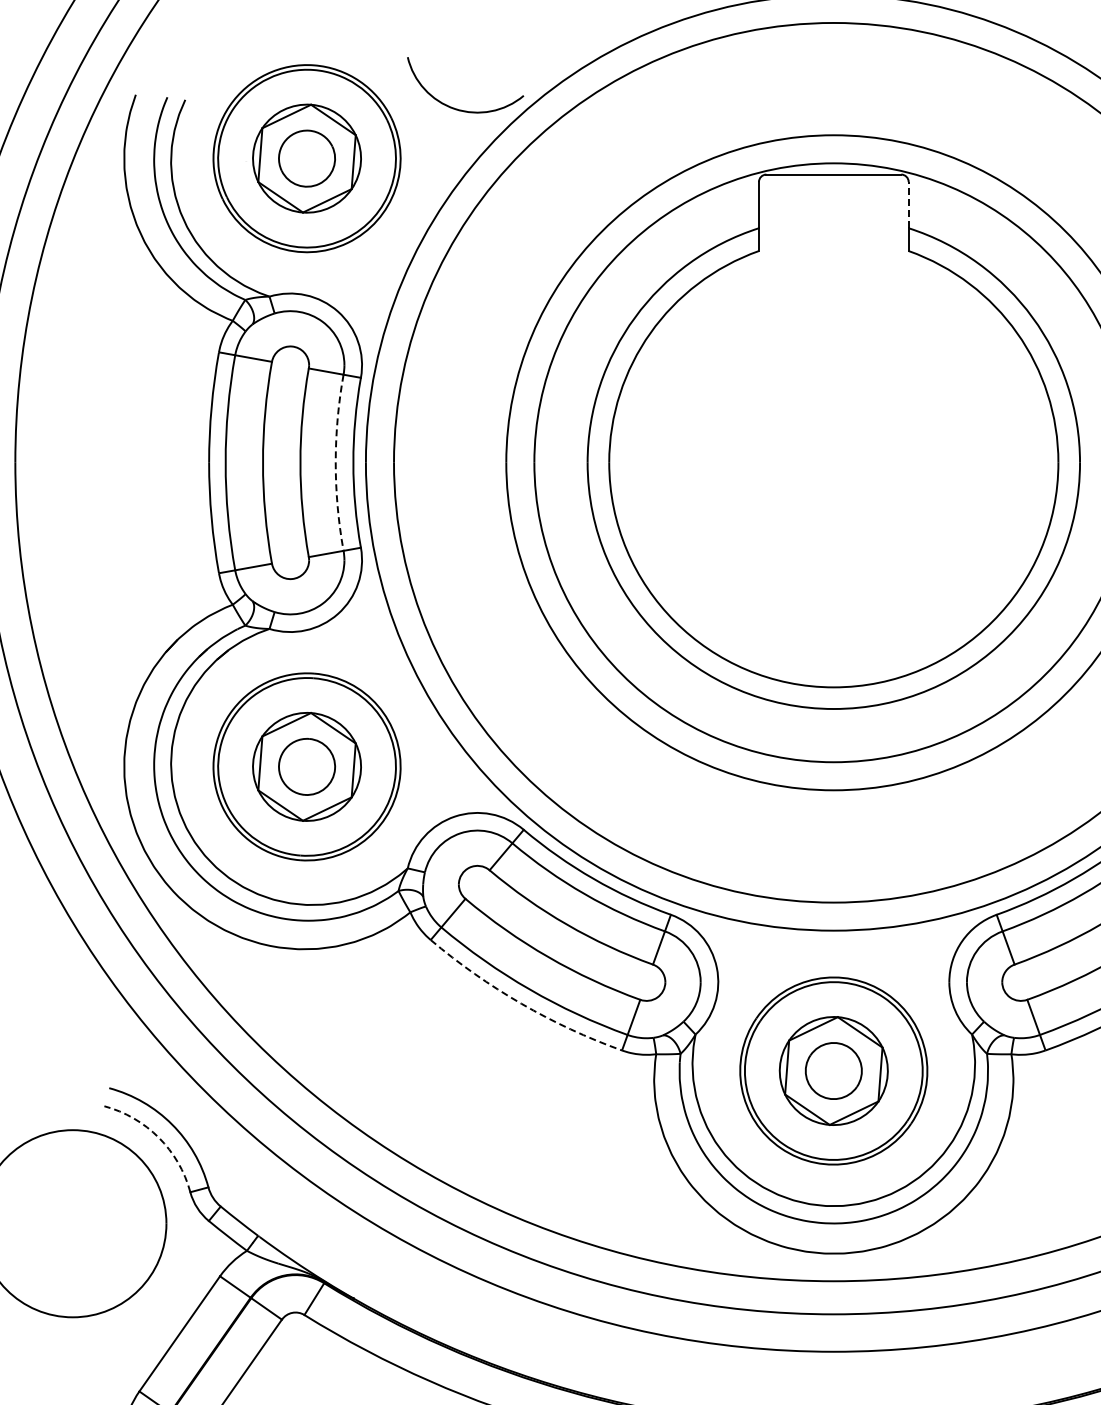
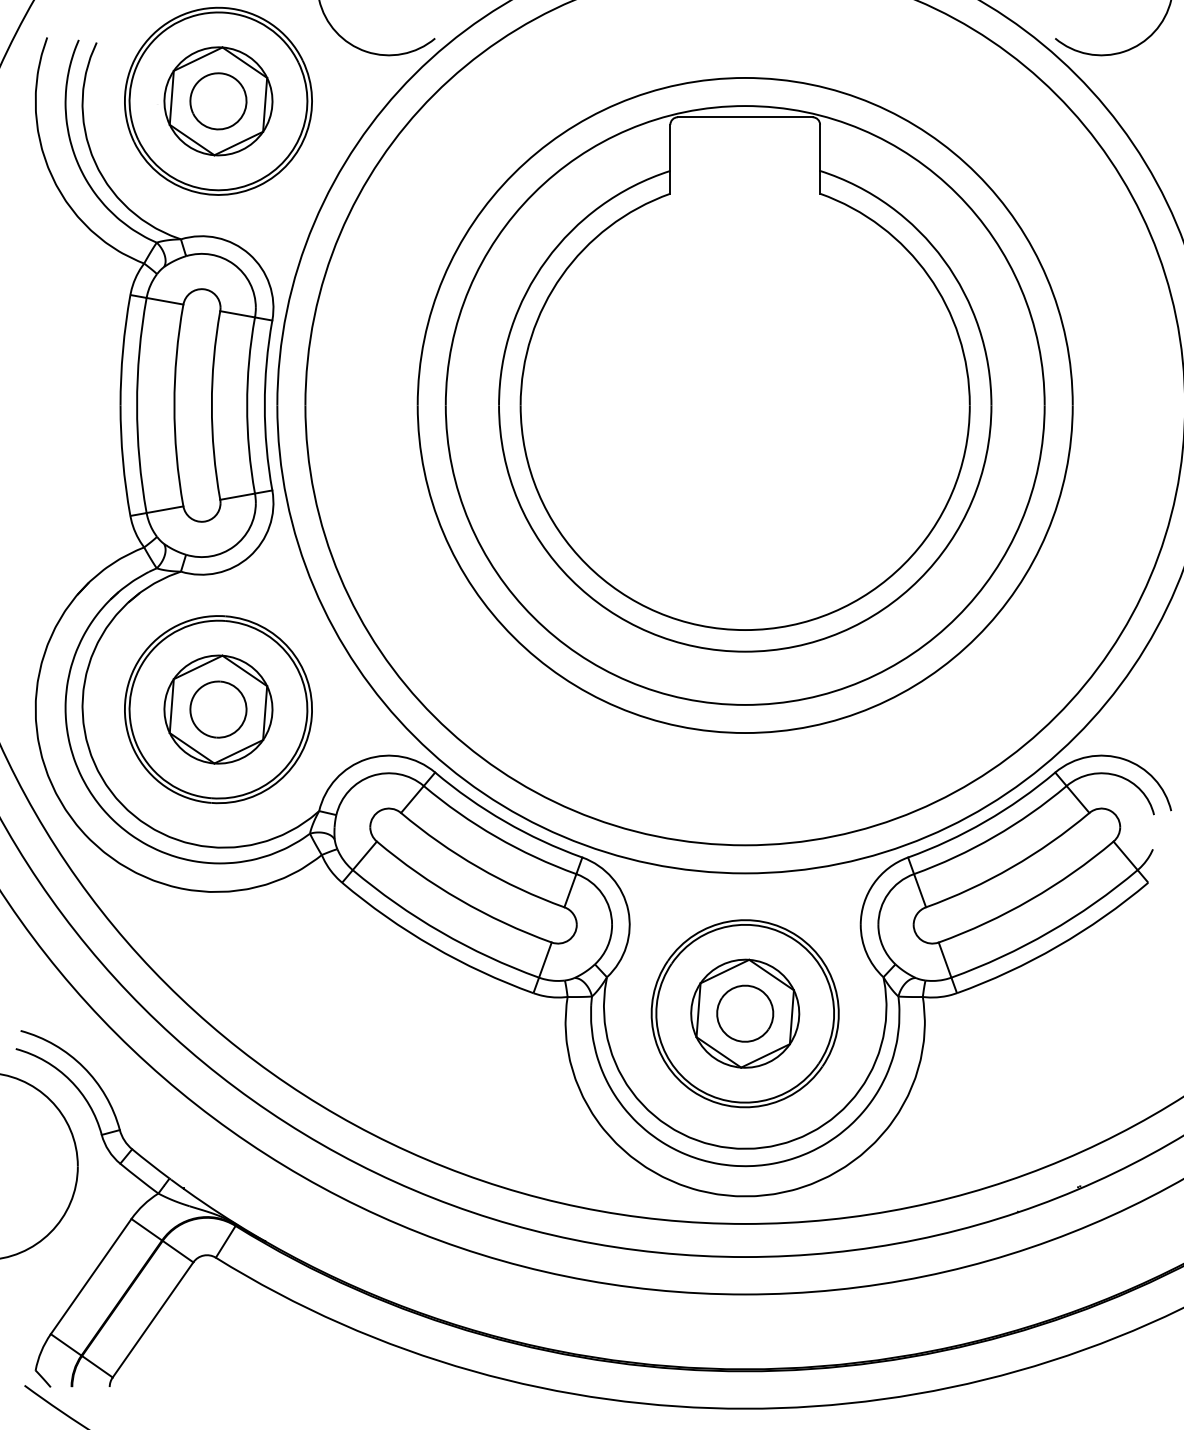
line: (909, 204) -> (820, 147), dashed -> solid
arc: (336, 462) -> (247, 405), dashed -> solid
arc: (521, 1003) -> (432, 946), dashed -> solid
arc: (159, 1137) -> (70, 1080), dashed -> solid

